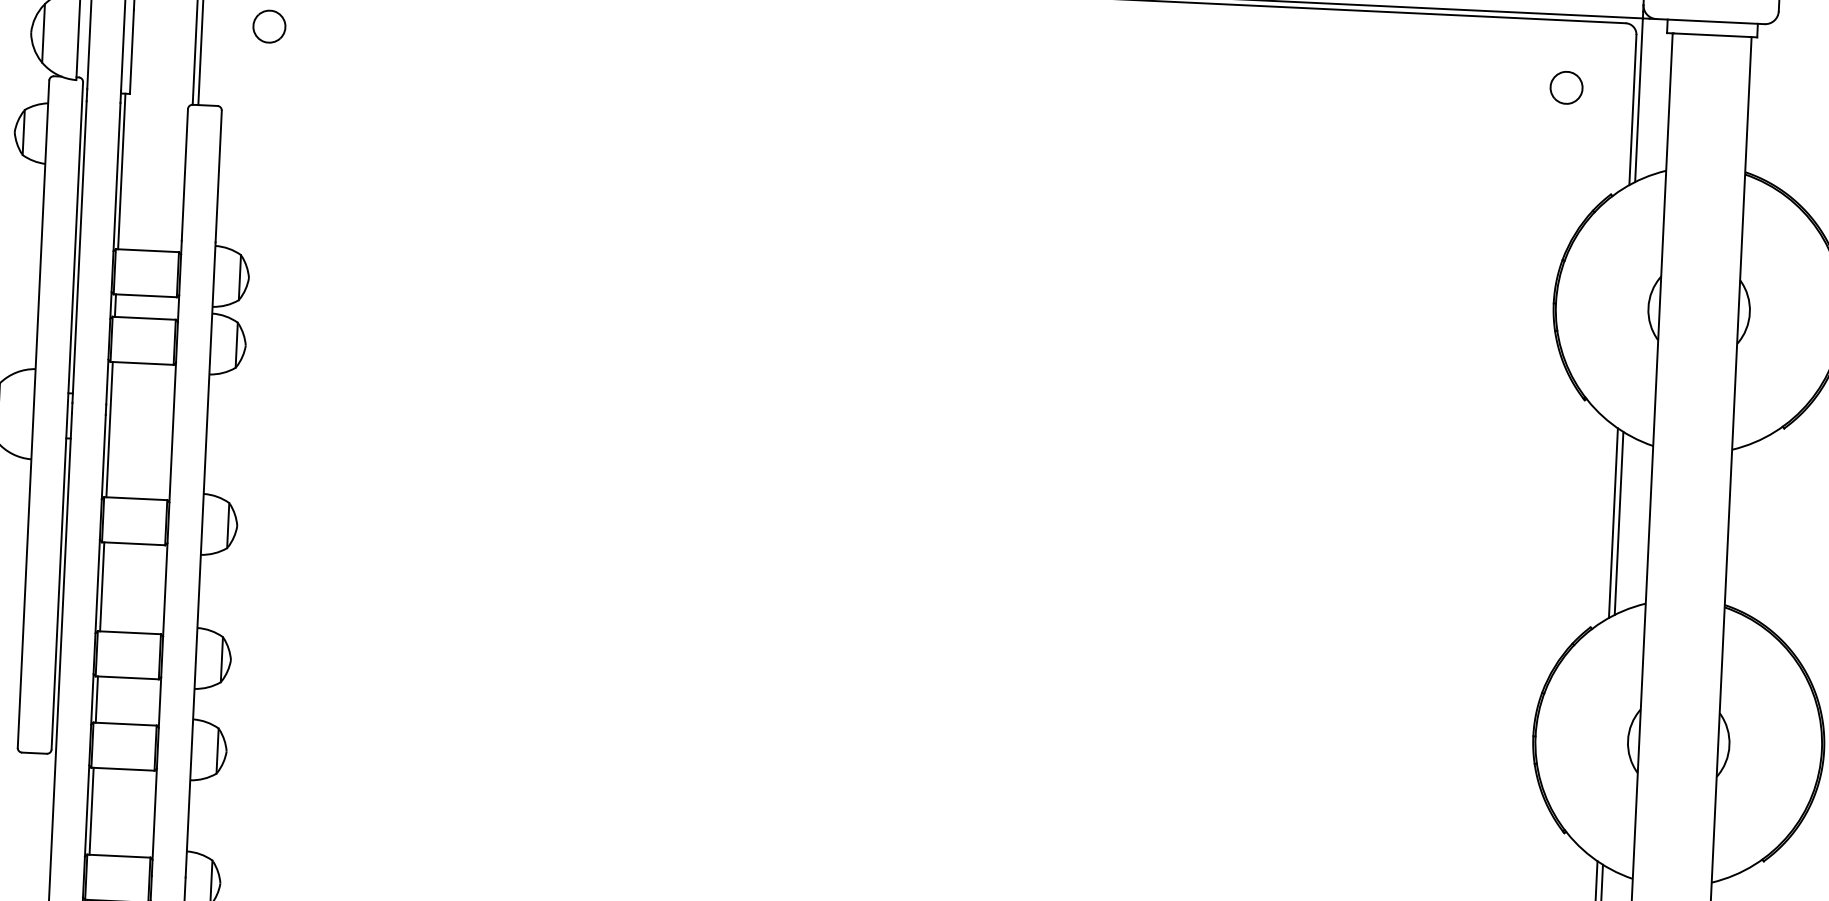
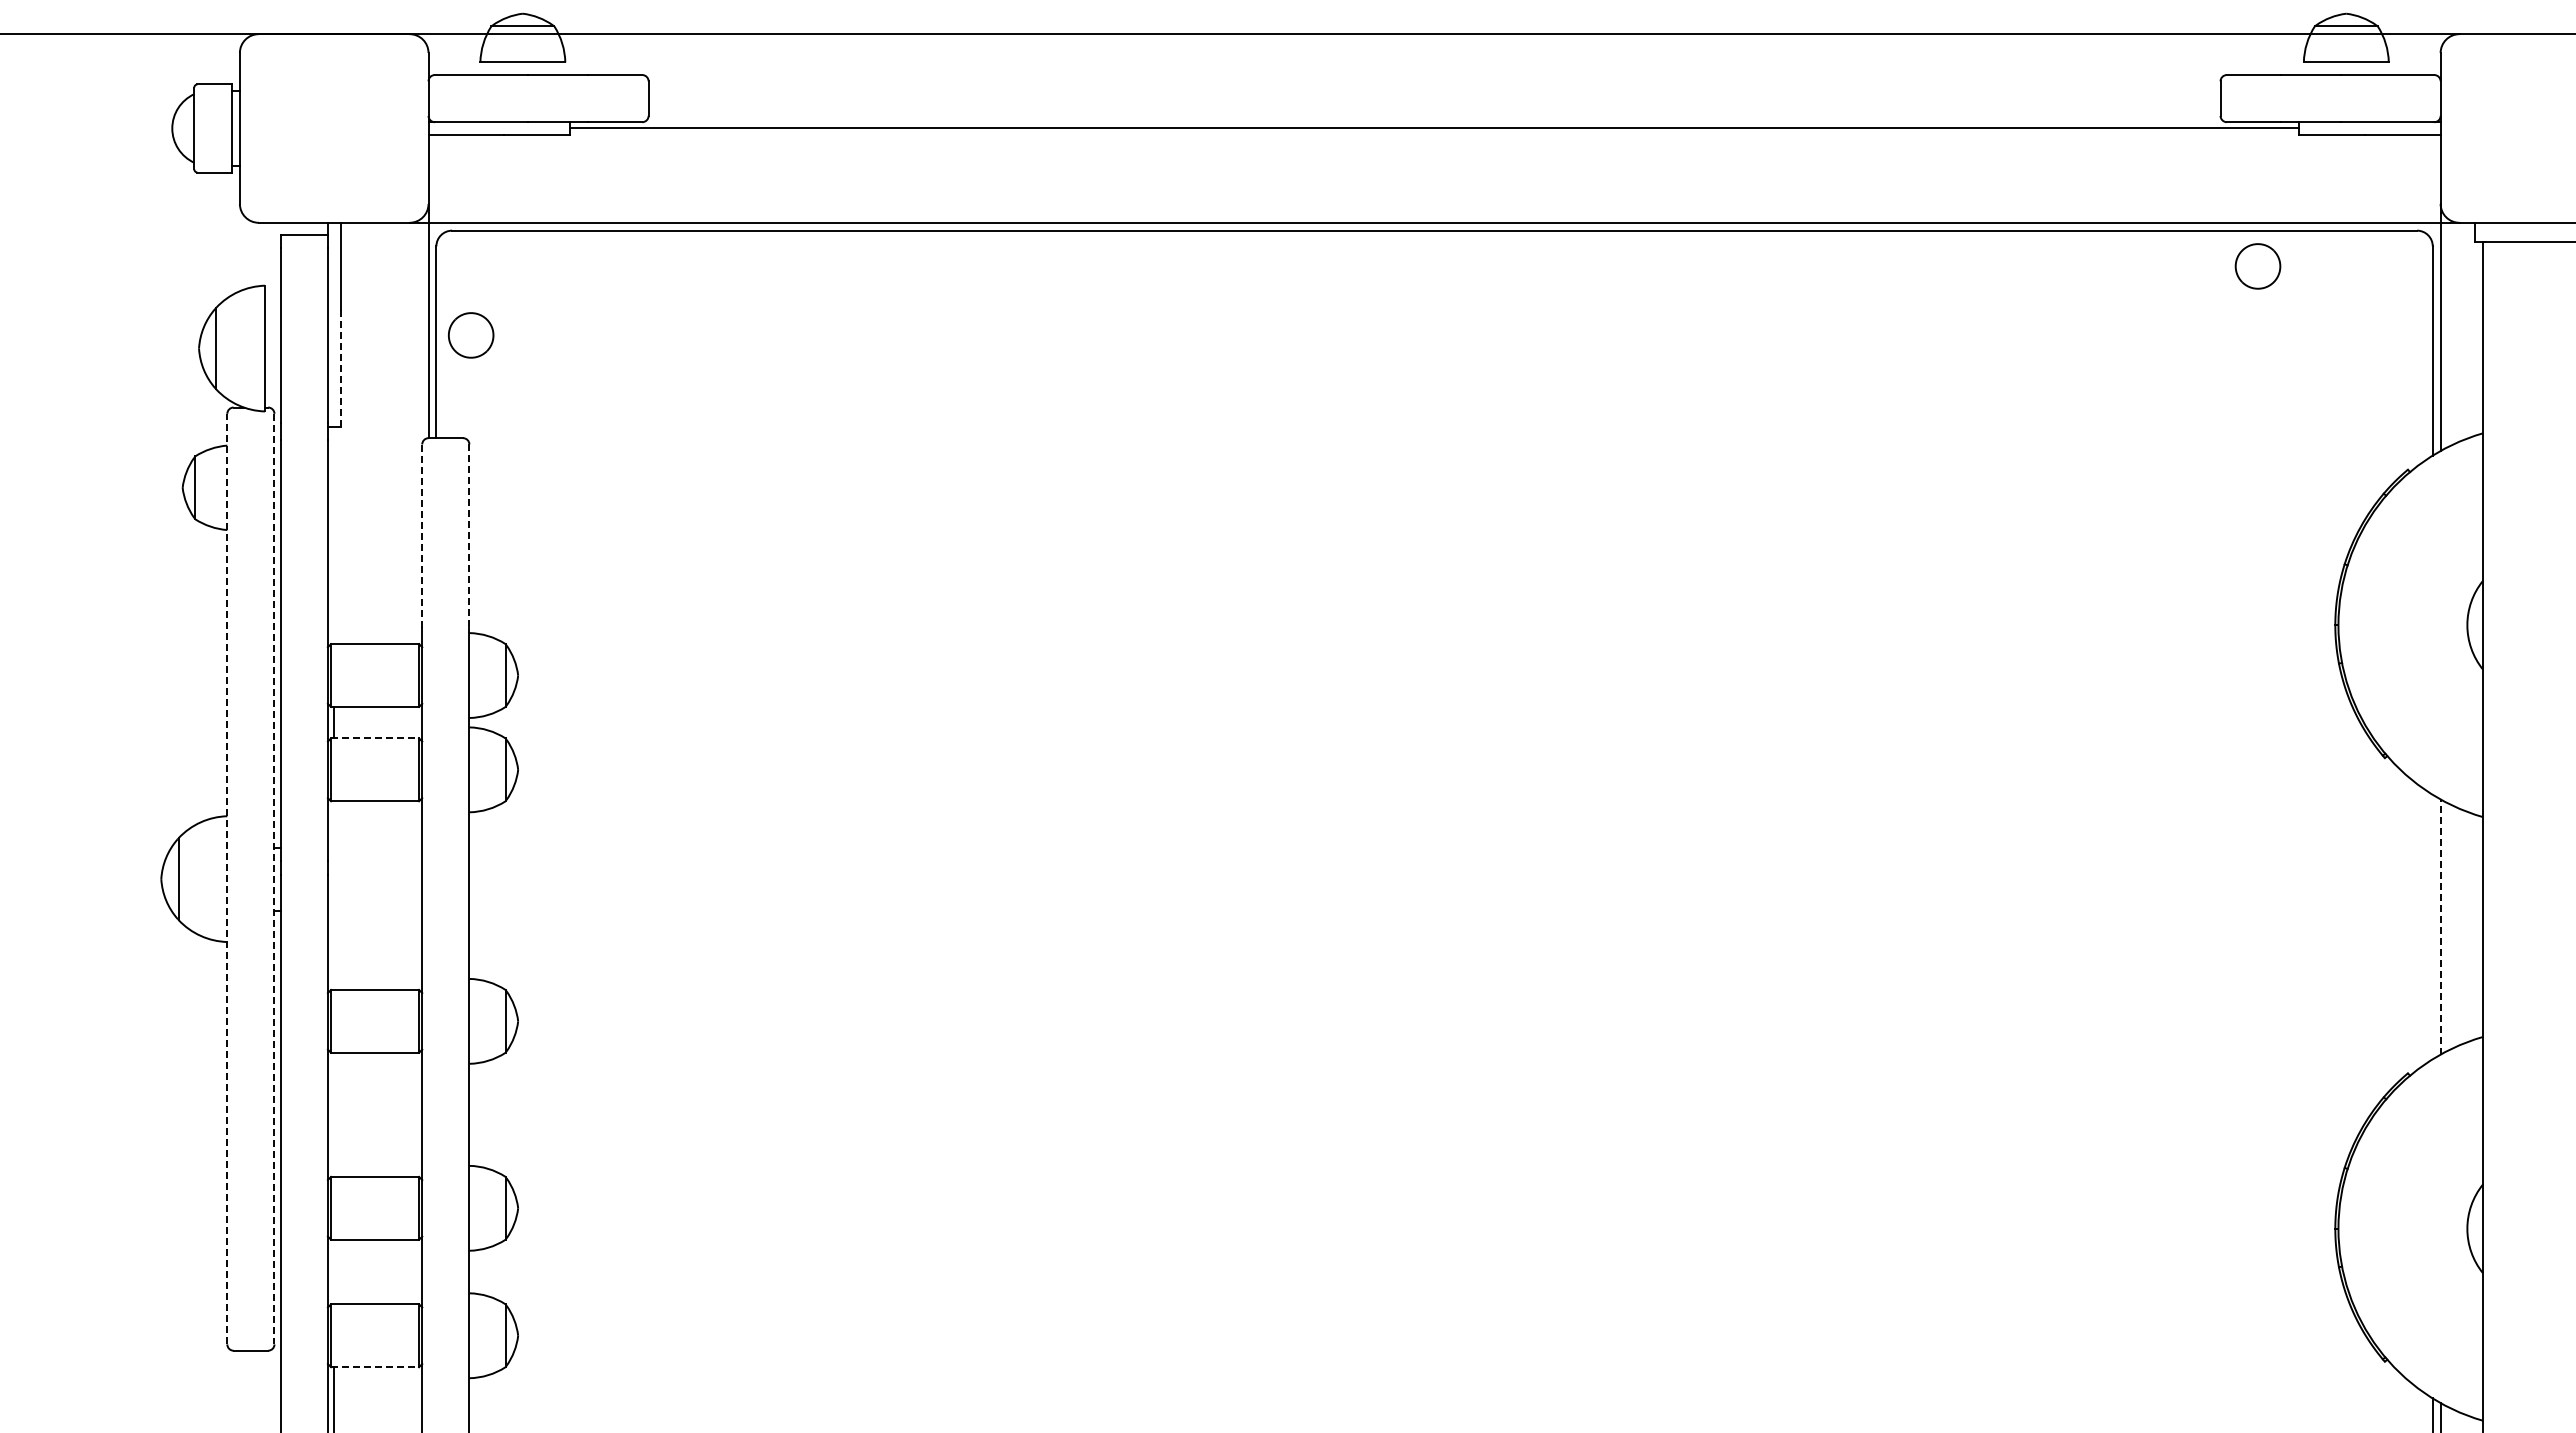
part: (269, 26) -> (471, 335), moved
line: (131, 51) -> (340, 368), solid -> dashed
part: (1566, 87) -> (2257, 266), moved
line: (121, 171) -> (334, 535), removed
line: (185, 175) -> (422, 536), solid -> dashed
line: (218, 176) -> (469, 536), solid -> dashed
line: (144, 318) -> (375, 738), solid -> dashed
line: (33, 413) -> (227, 878), solid -> dashed
line: (67, 416) -> (274, 879), solid -> dashed
line: (109, 429) -> (334, 895), removed
line: (1613, 522) -> (2432, 926), removed
line: (1618, 523) -> (2440, 927), solid -> dashed
line: (102, 586) -> (334, 1114), removed
line: (97, 699) -> (334, 1271), removed
line: (123, 769) -> (375, 1367), solid -> dashed

